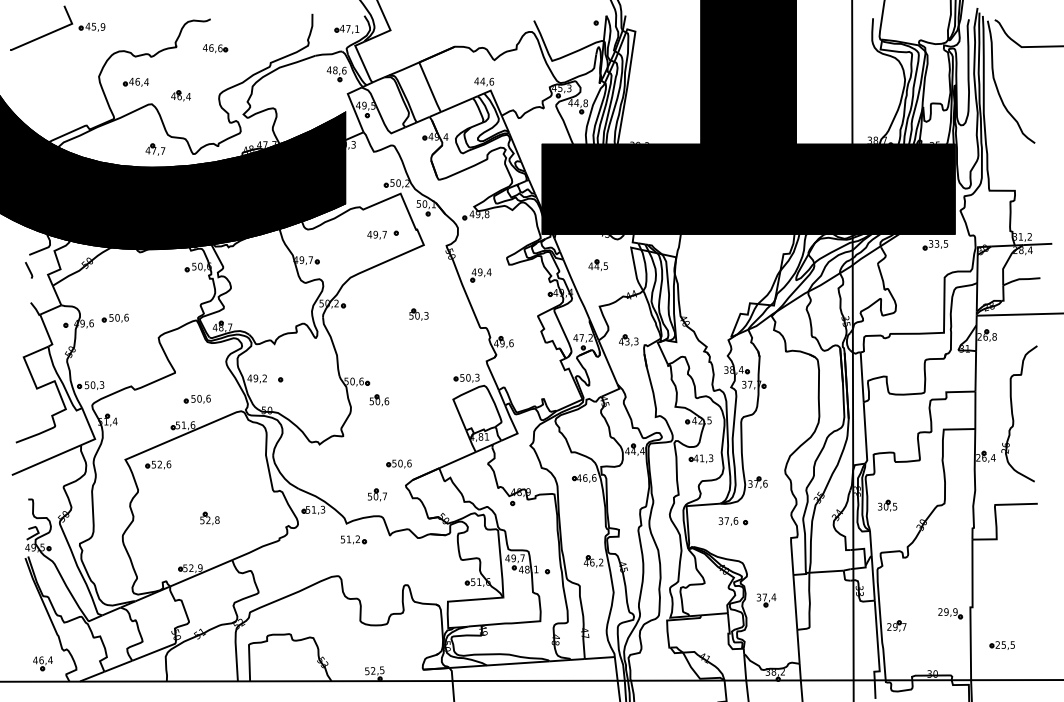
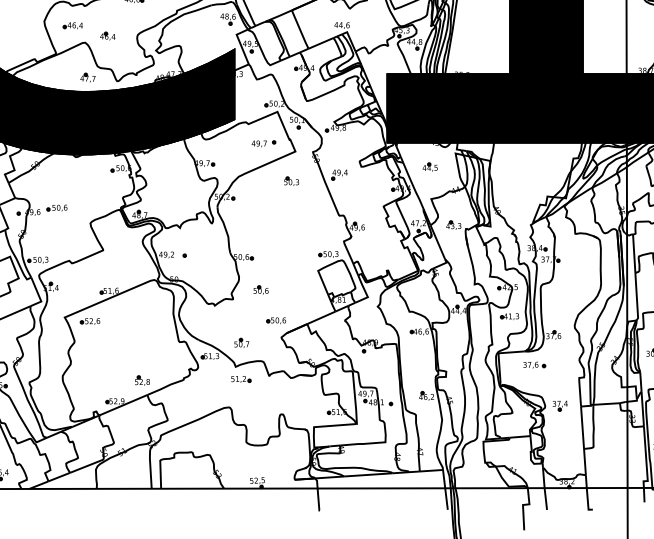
part: (418, 314) -> (291, 181), moved
part: (196, 398) -> (119, 270), removed
part: (379, 400) -> (261, 290), moved
part: (377, 494) -> (241, 342), moved
part: (209, 518) -> (142, 380), moved
part: (766, 600) -> (560, 406), moved

